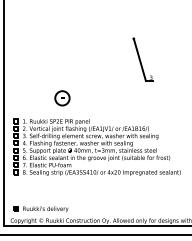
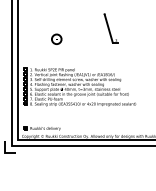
part: (62, 97) -> (56, 38), moved

